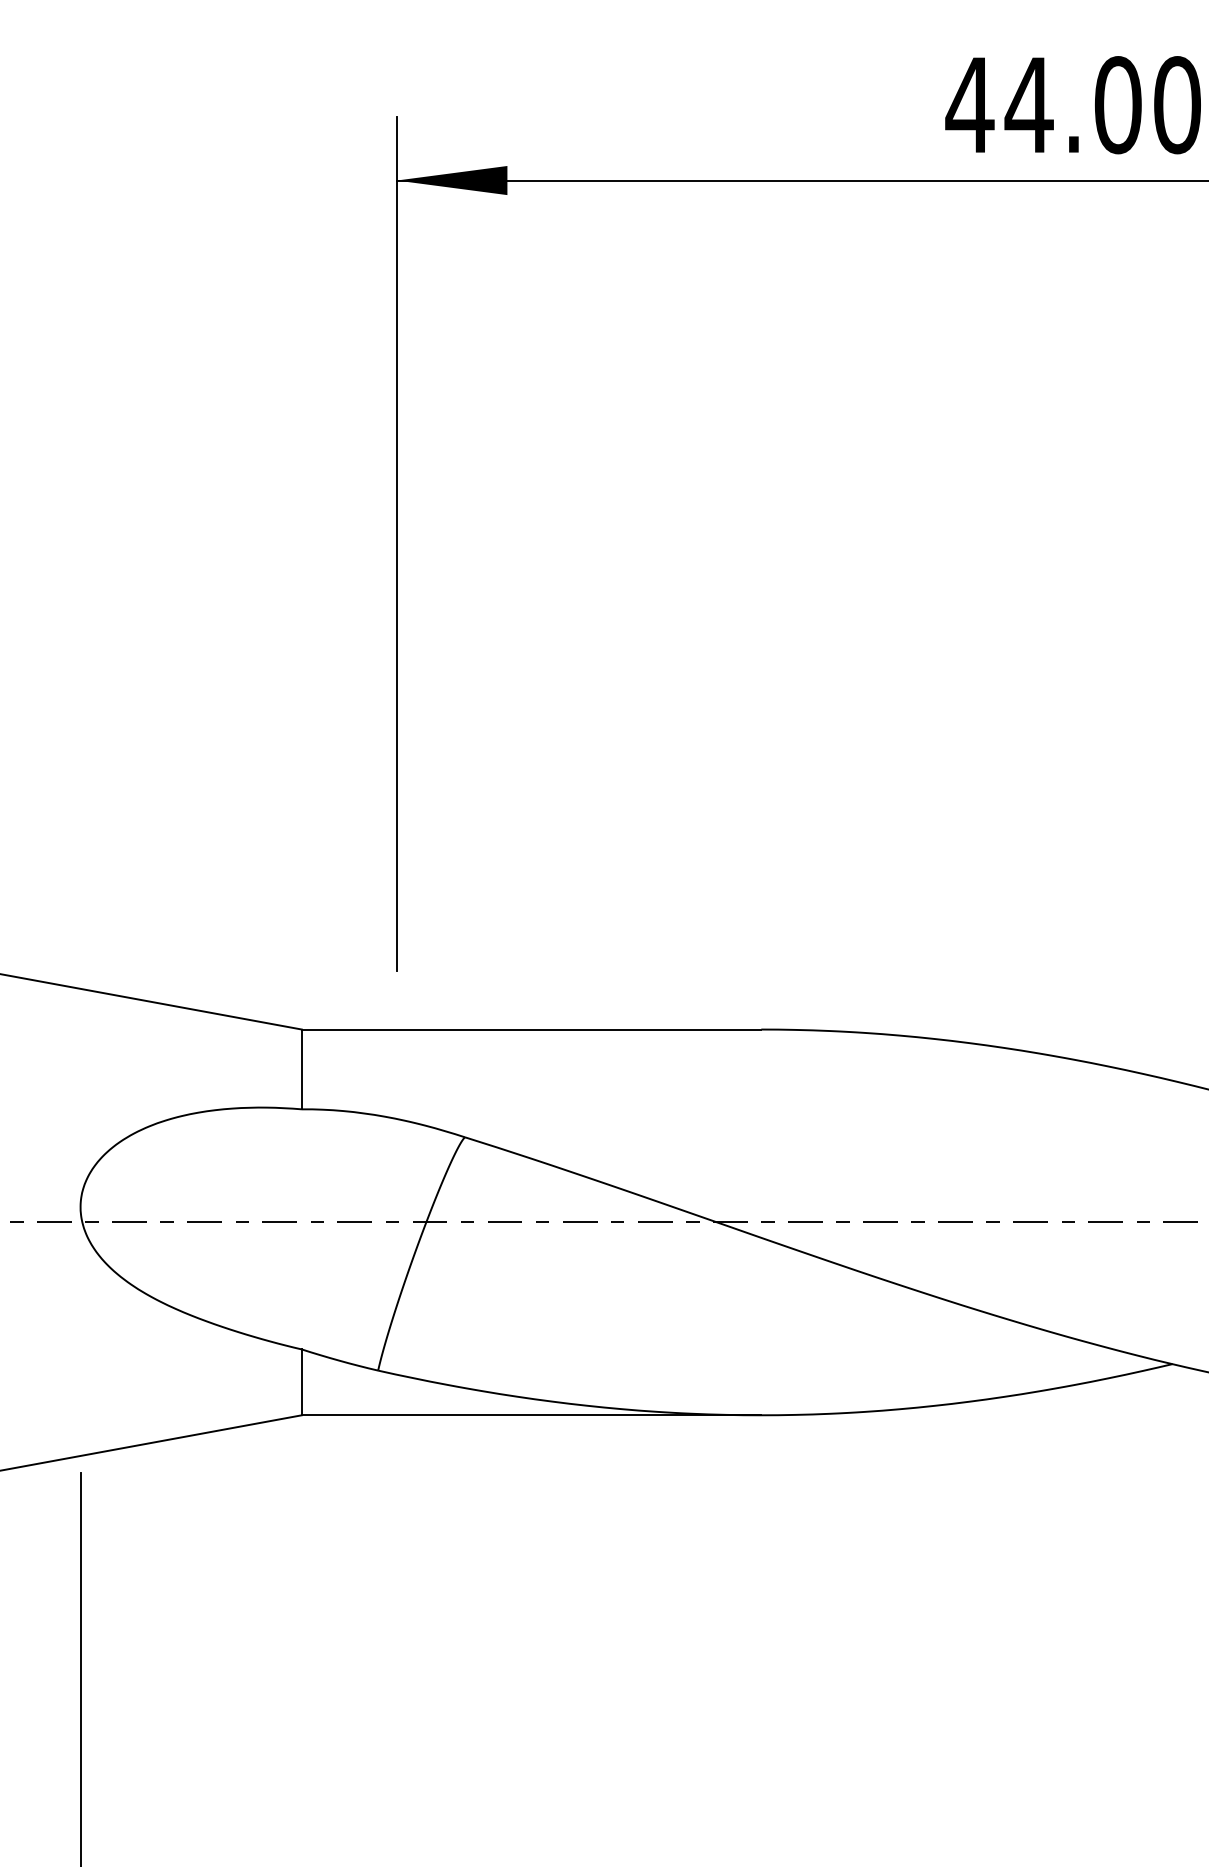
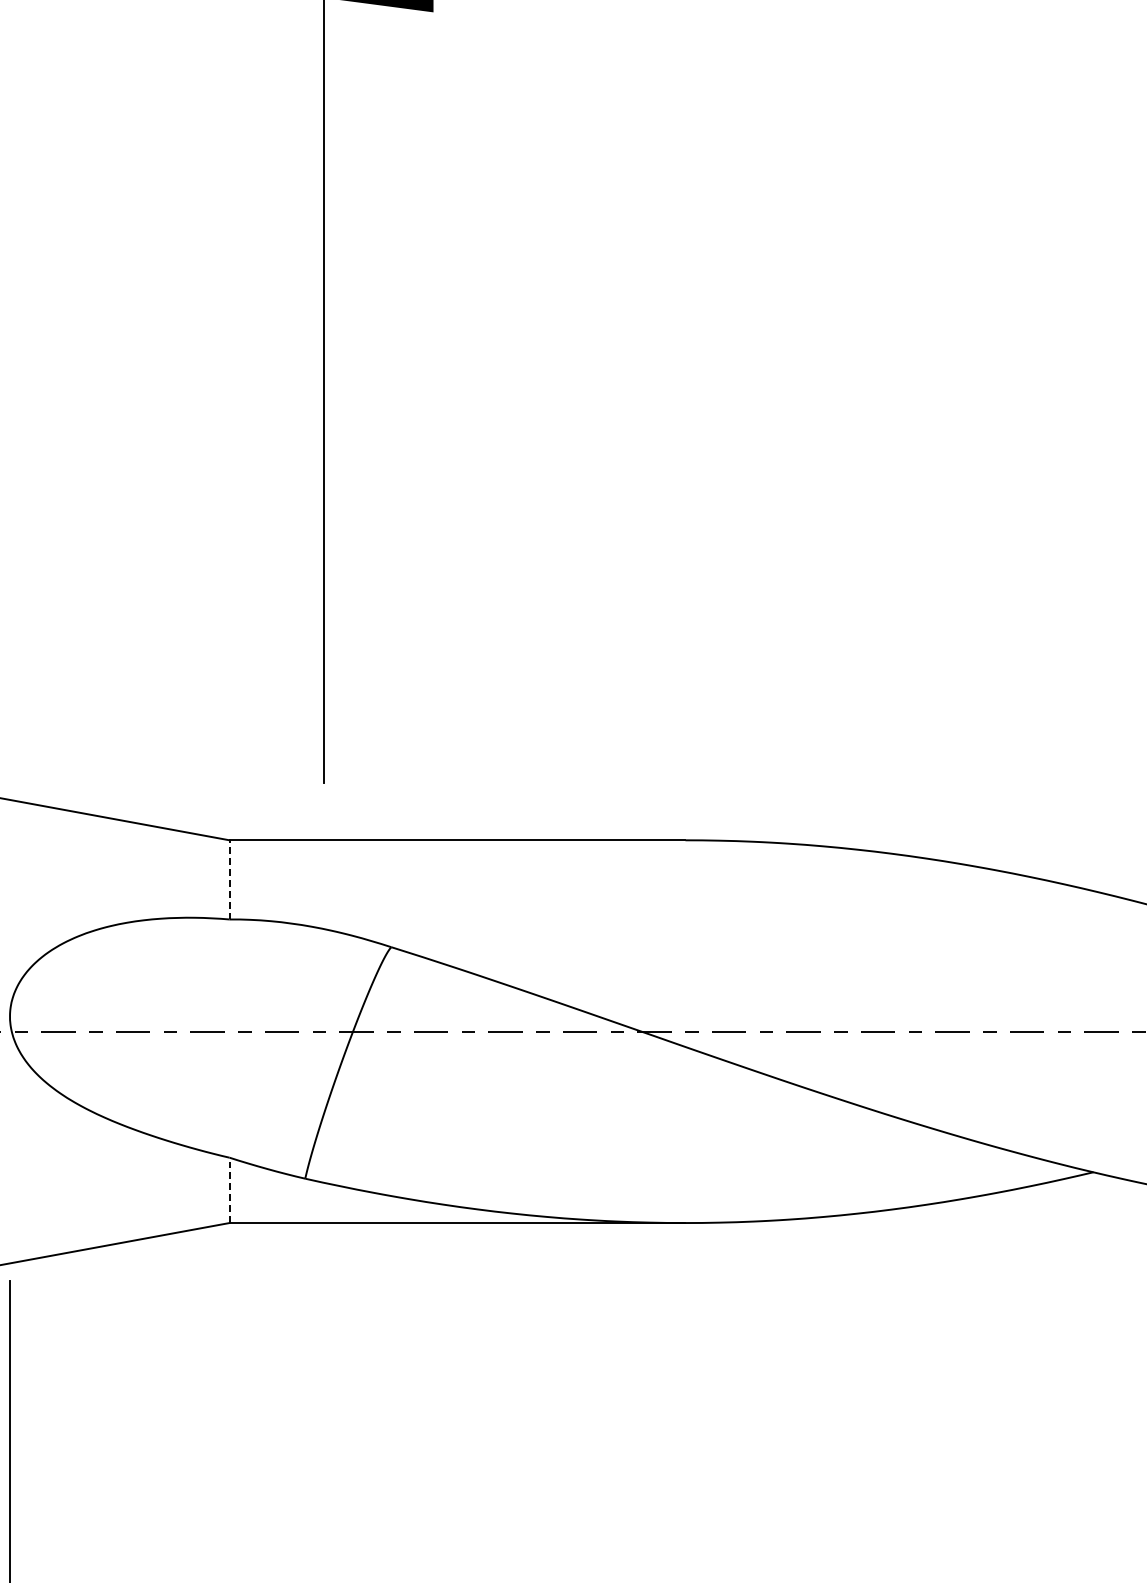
line: (301, 1069) -> (229, 879), solid -> dashed
line: (301, 1382) -> (229, 1190), solid -> dashed

